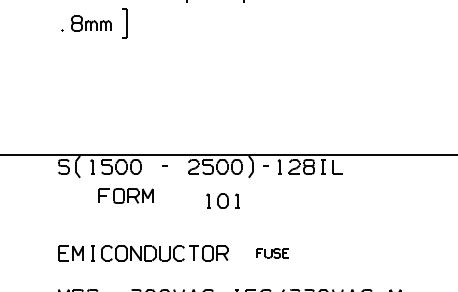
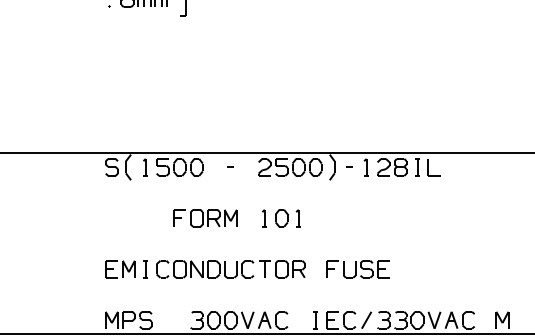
part: (125, 195) -> (204, 217), moved
part: (222, 200) -> (281, 217), moved
part: (272, 253) -> (357, 269), size x1.67

